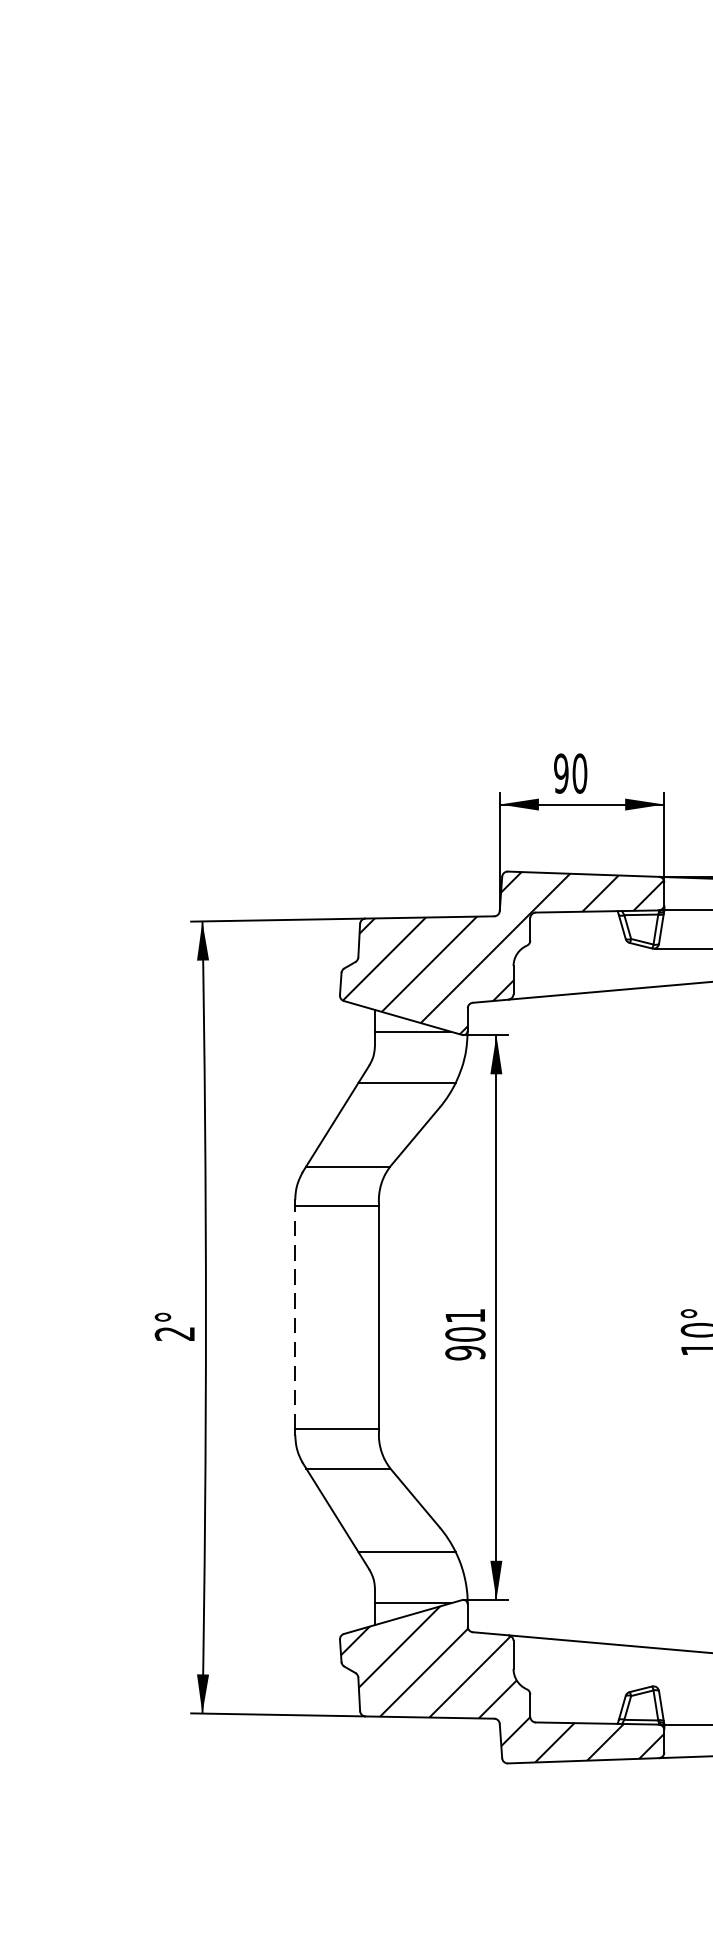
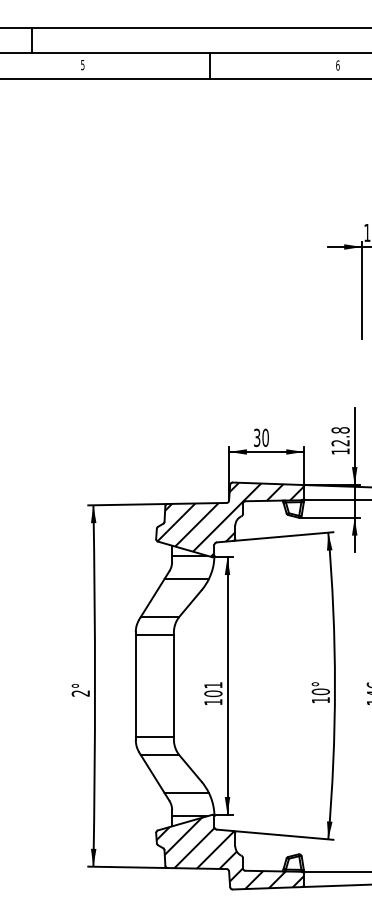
text: (559, 772) -> (256, 437), 90 -> 30
line: (294, 1316) -> (135, 685), dashed -> solid
text: (465, 1353) -> (213, 702), 901 -> 101

